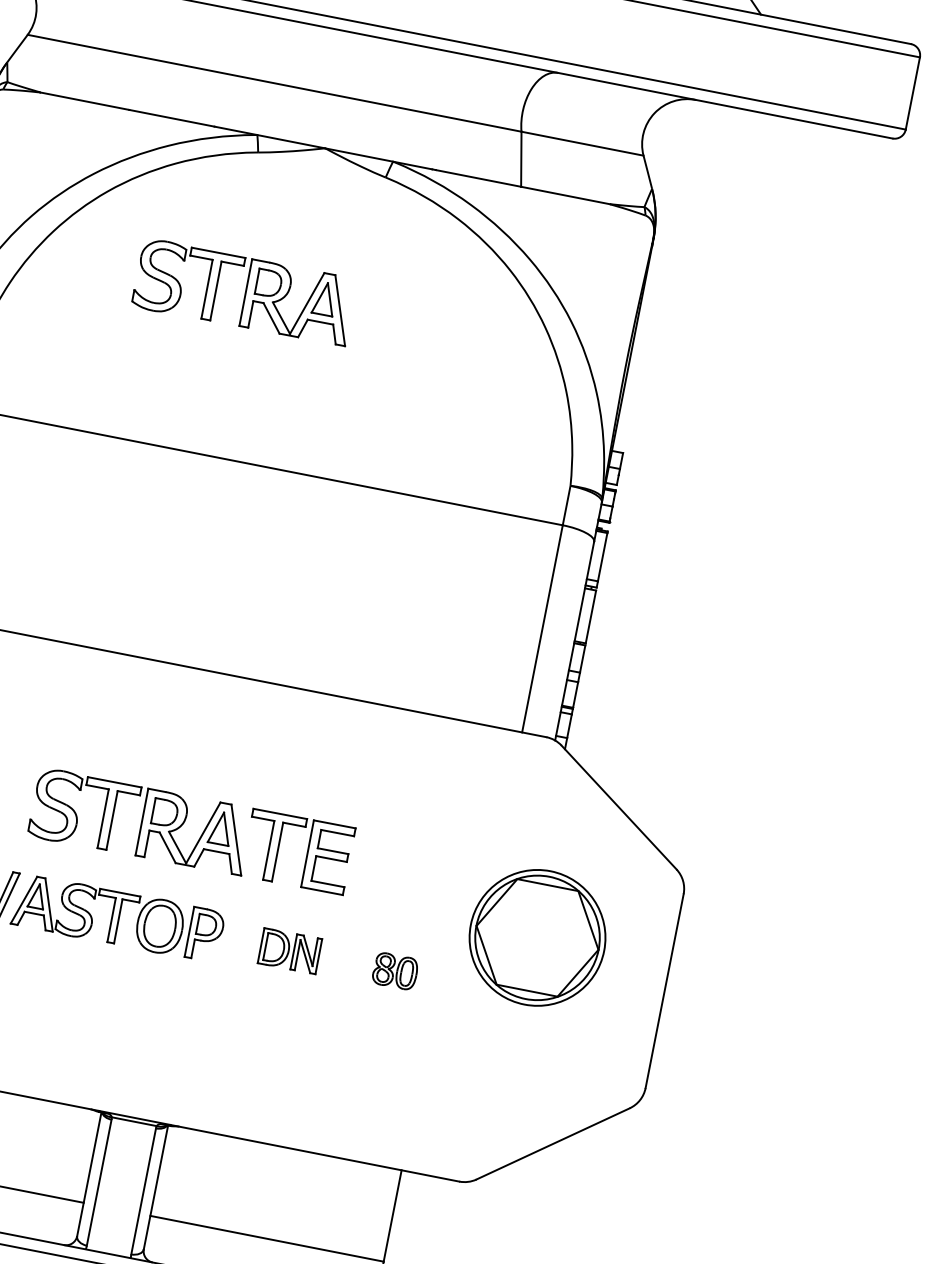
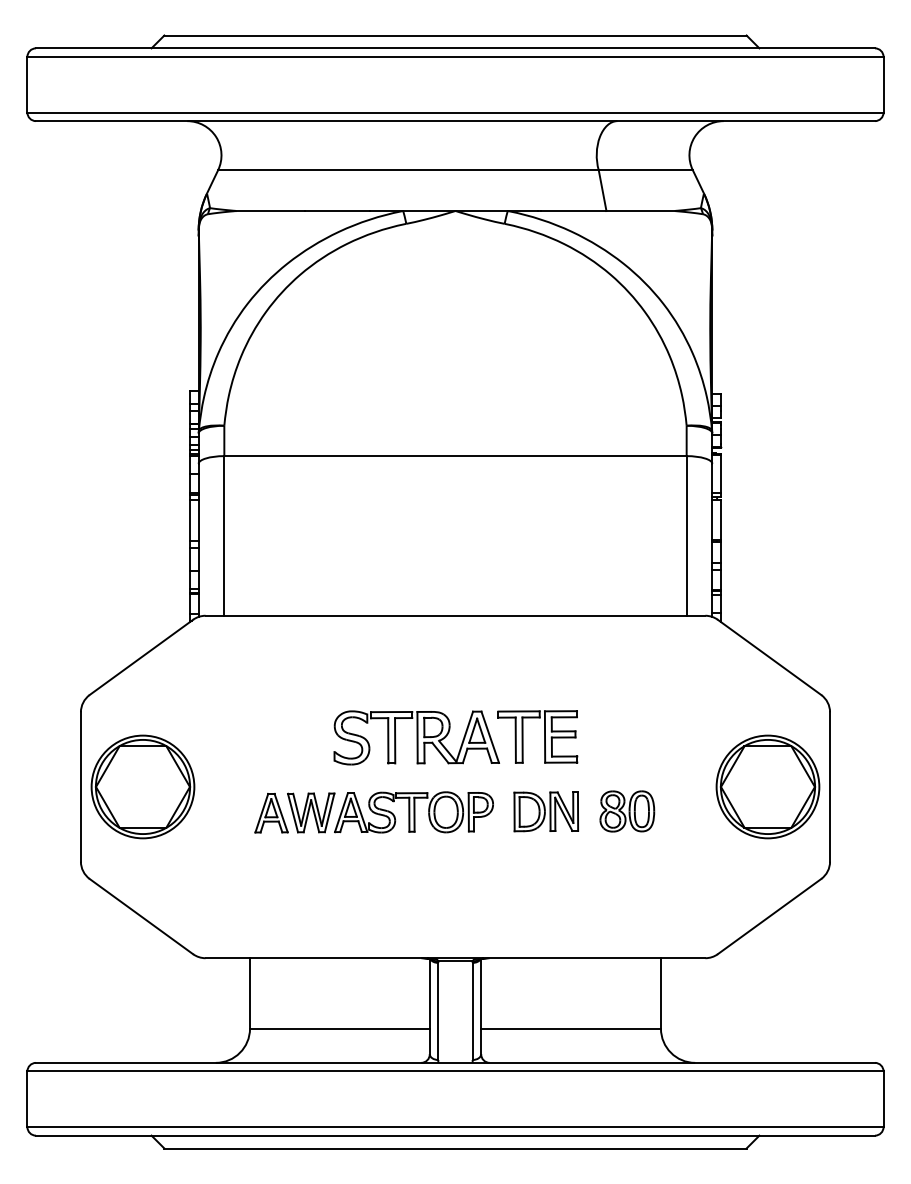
part: (244, 292) -> (416, 329), removed
part: (537, 937) -> (767, 786), moved
part: (289, 950) -> (545, 811), size x1.43
part: (395, 971) -> (627, 811), size x1.67

